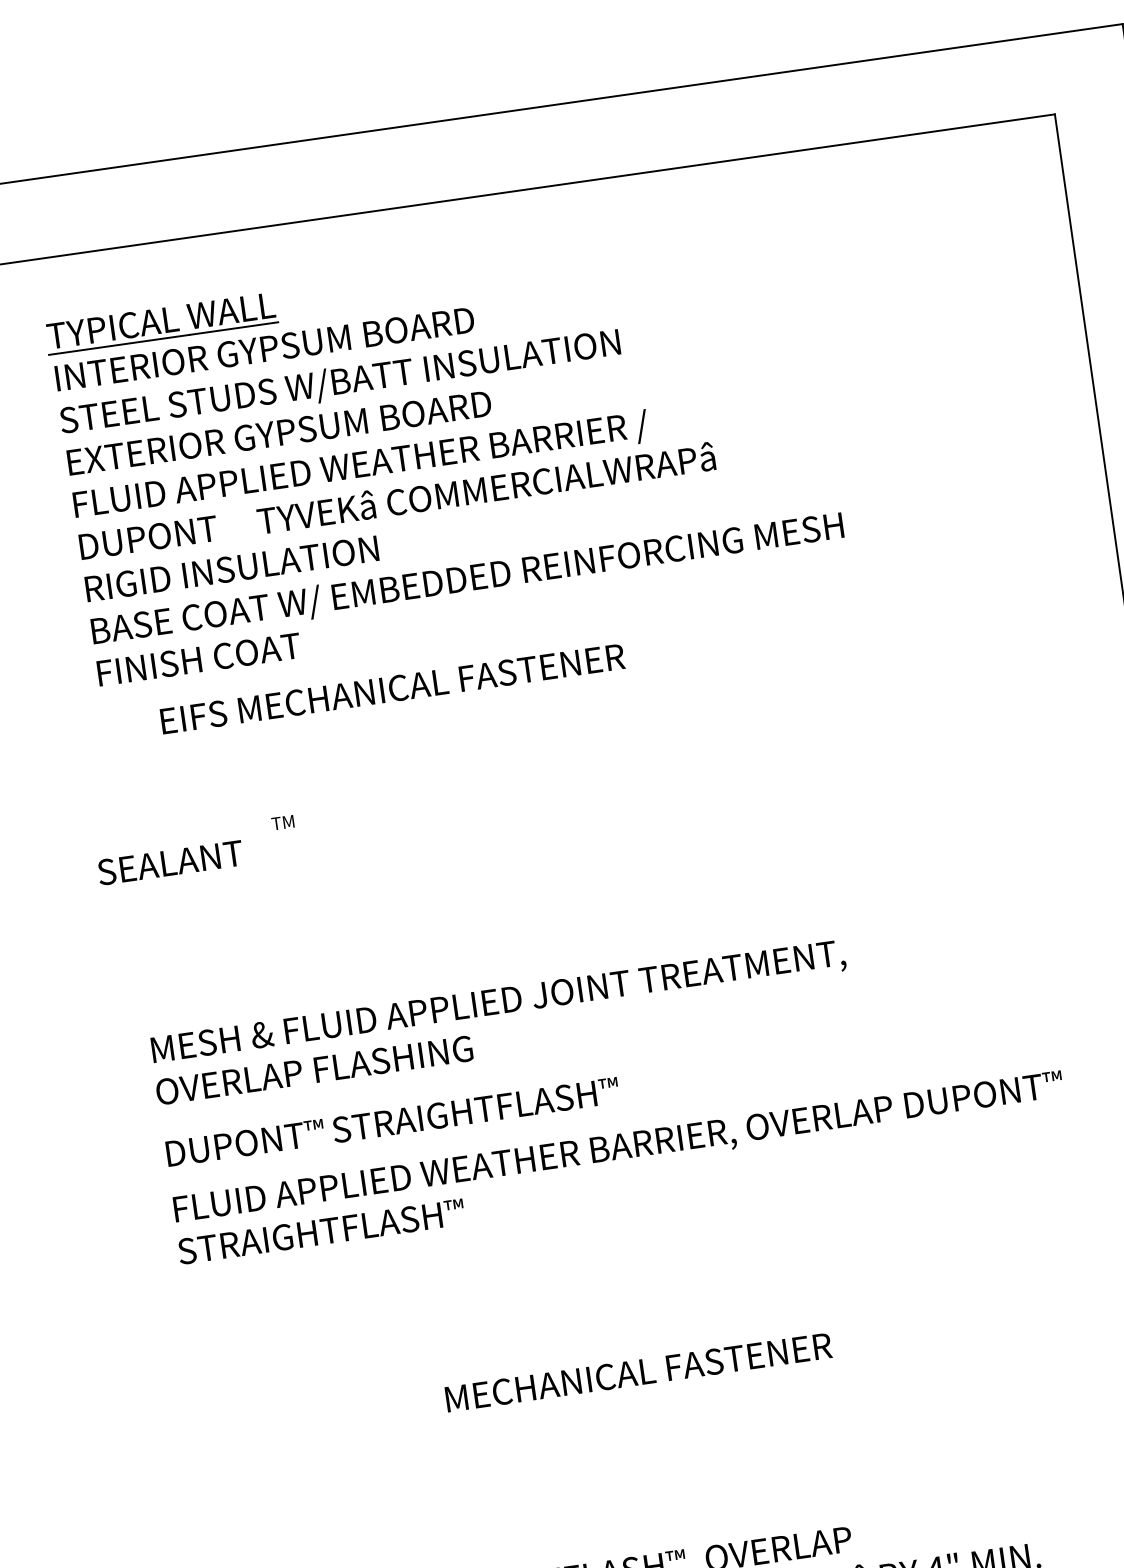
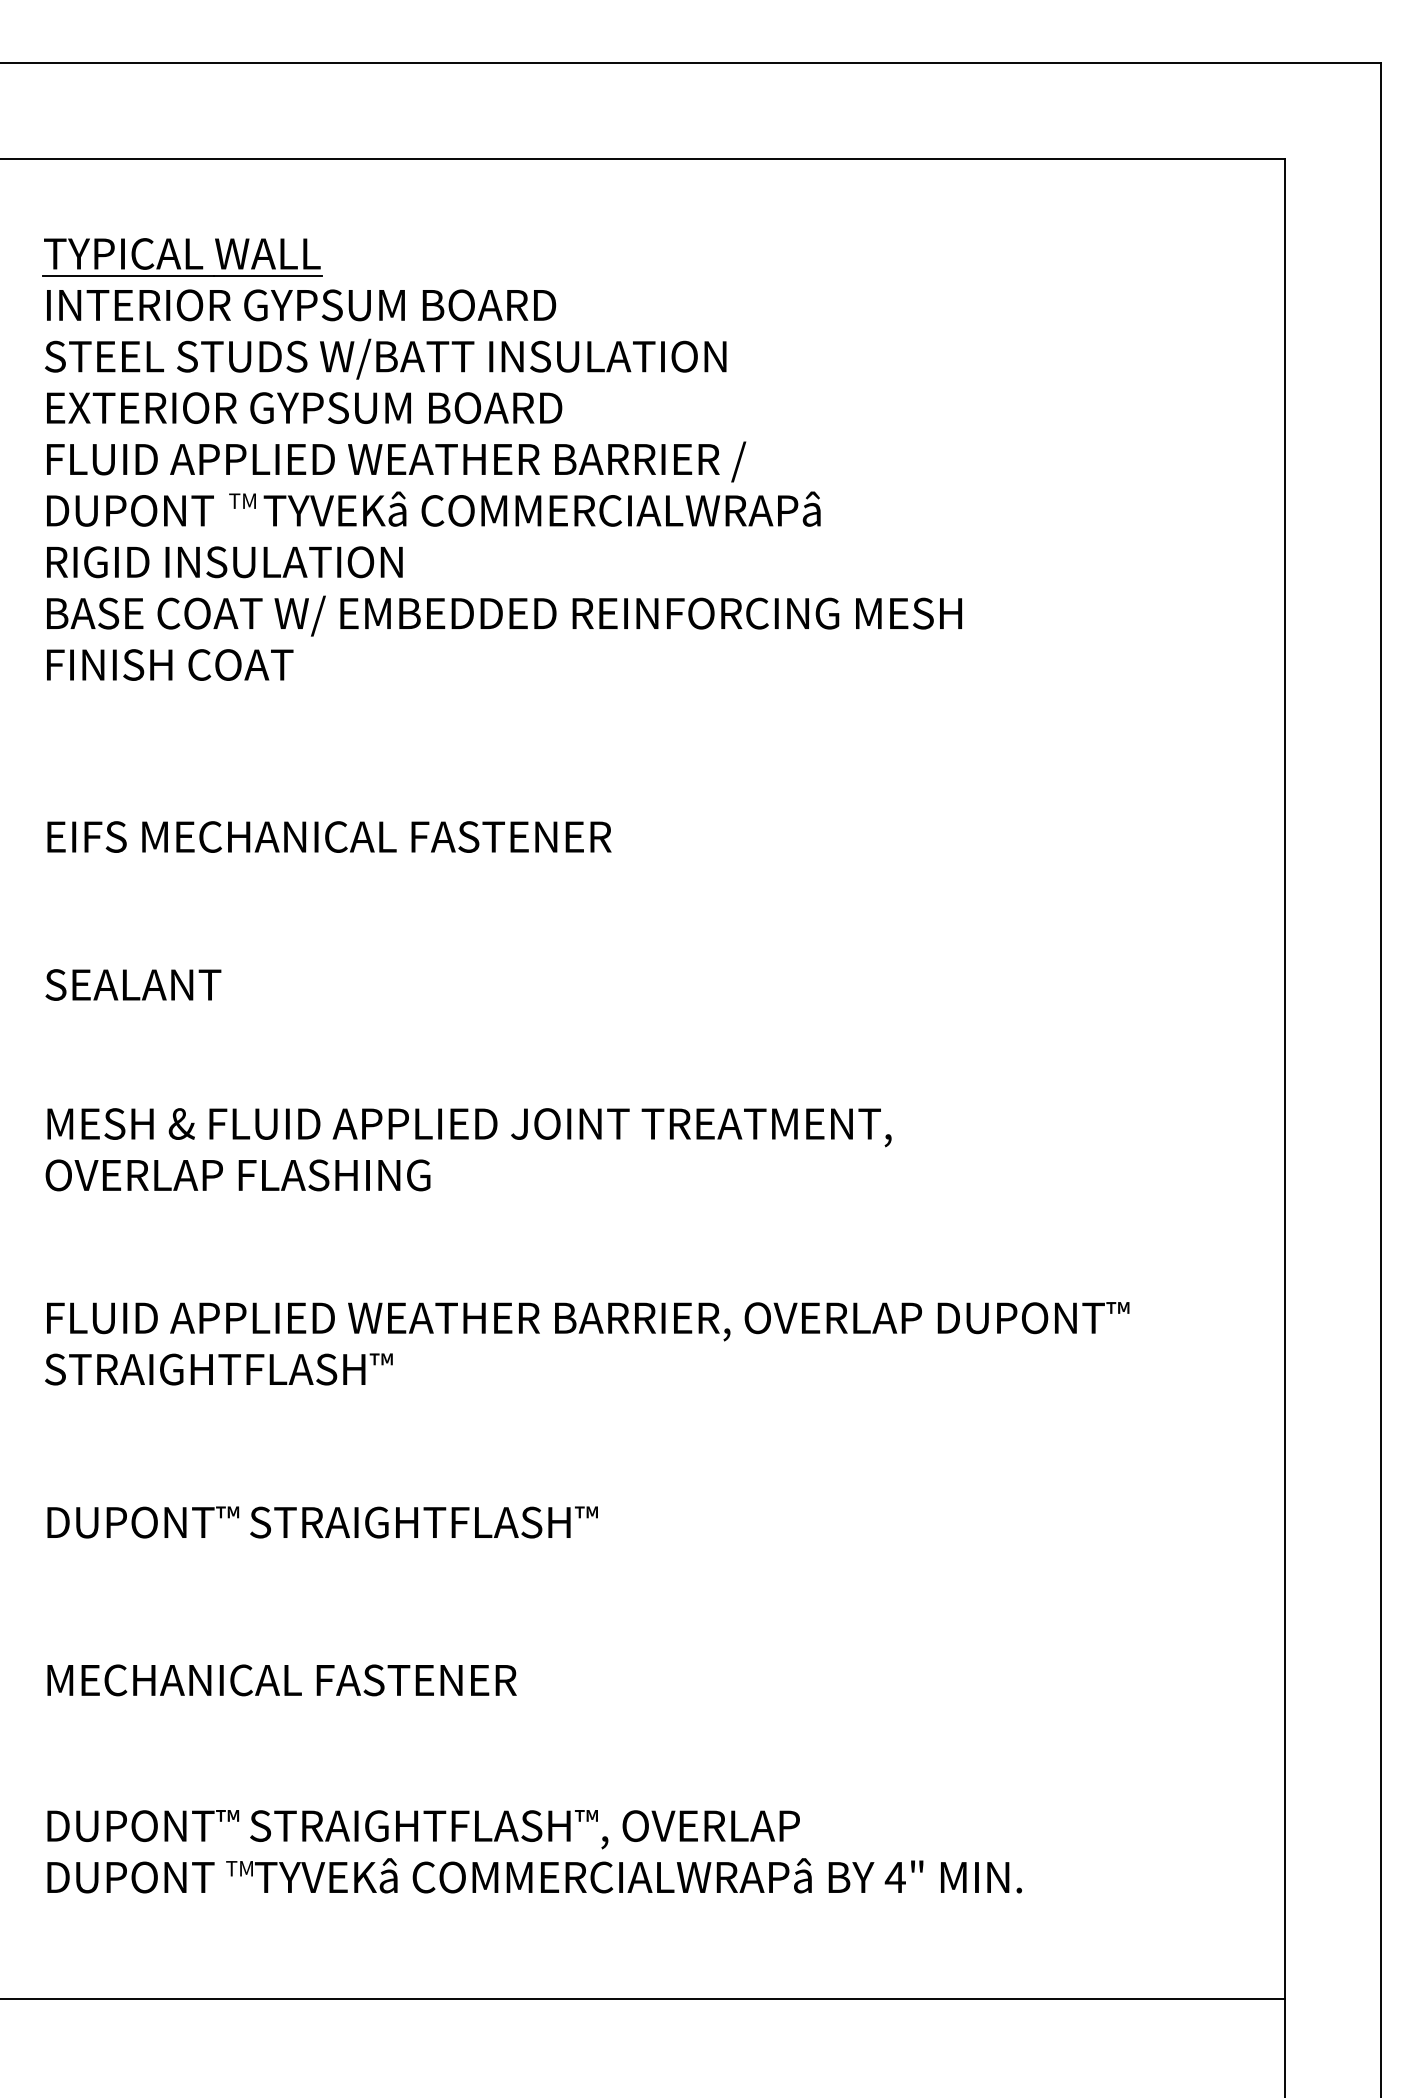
text: (392, 688) -> (329, 836), moved
text: (282, 822) -> (242, 500), moved
text: (170, 862) -> (133, 984), moved
text: (392, 1122) -> (322, 1522), moved
text: (638, 1372) -> (281, 1680), moved

